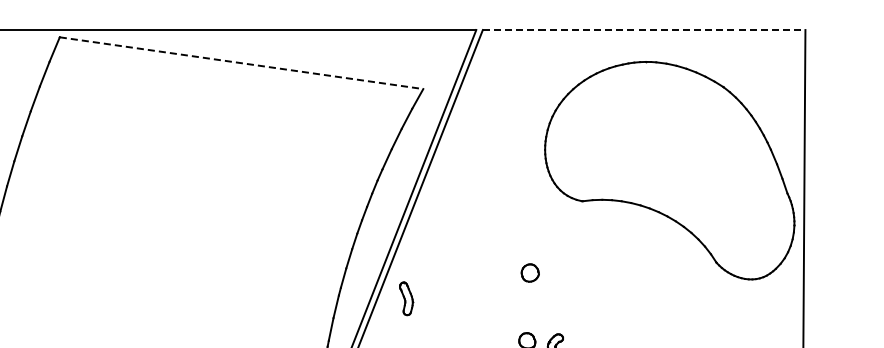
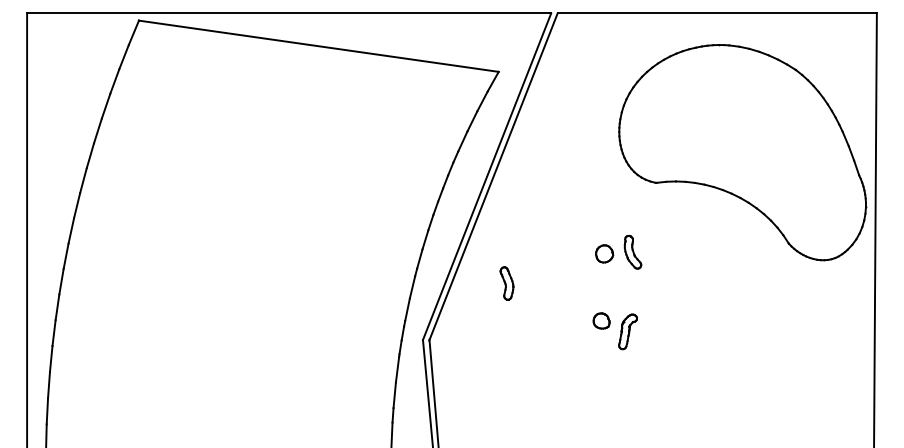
line: (644, 30) -> (717, 13), dashed -> solid
line: (241, 63) -> (318, 46), dashed -> solid
part: (558, 270) -> (632, 251), added
part: (405, 298) -> (506, 283), moved

